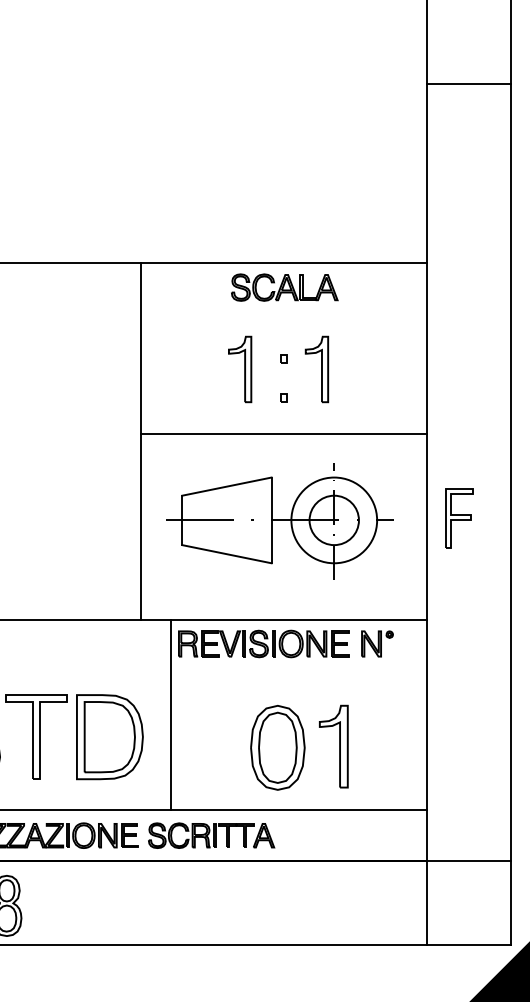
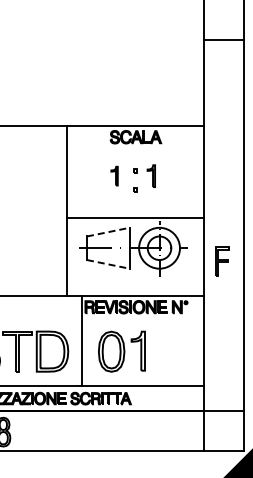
part: (239, 367) -> (114, 175), size x0.6
part: (317, 367) -> (151, 175), size x0.7
line: (283, 432) -> (135, 217), moved
line: (227, 487) -> (108, 232), solid -> dashed
part: (459, 518) -> (222, 261), moved
line: (227, 554) -> (108, 264), solid -> dashed
part: (298, 747) -> (121, 351), moved

